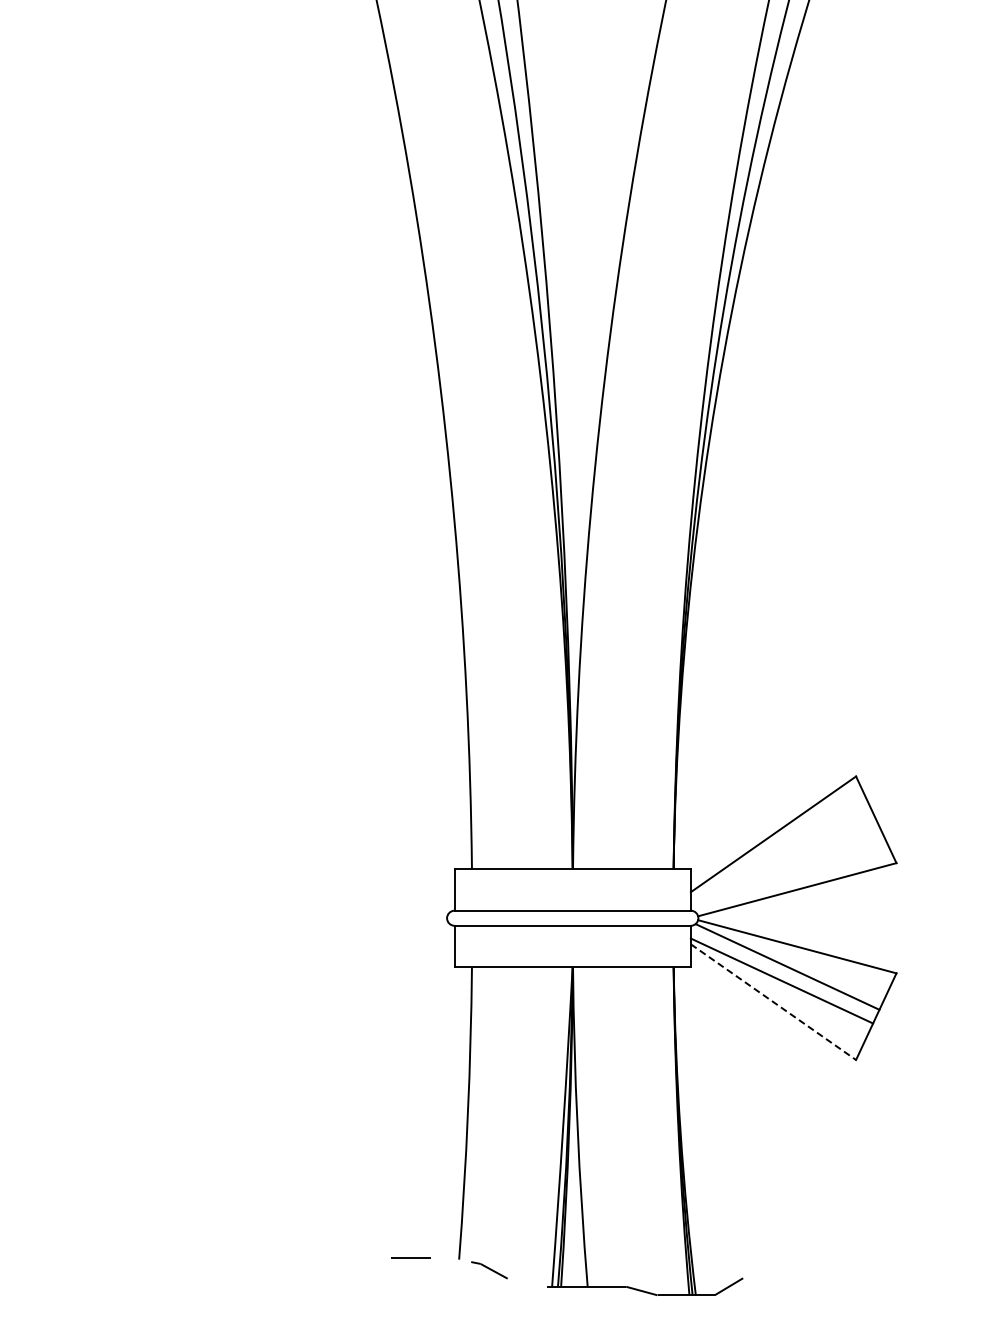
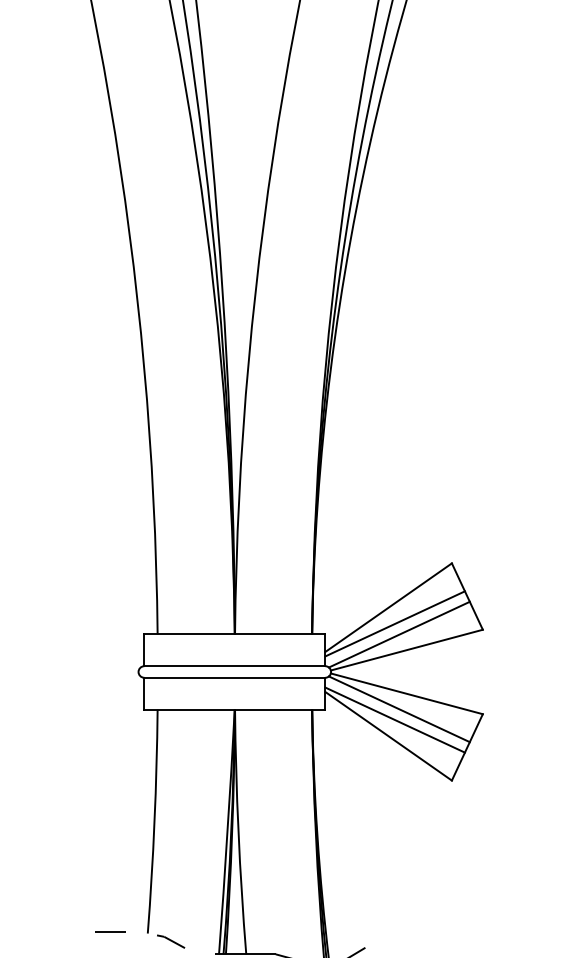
line: (781, 854) -> (394, 623), added
line: (787, 869) -> (399, 634), added
line: (773, 1002) -> (388, 736), dashed -> solid

